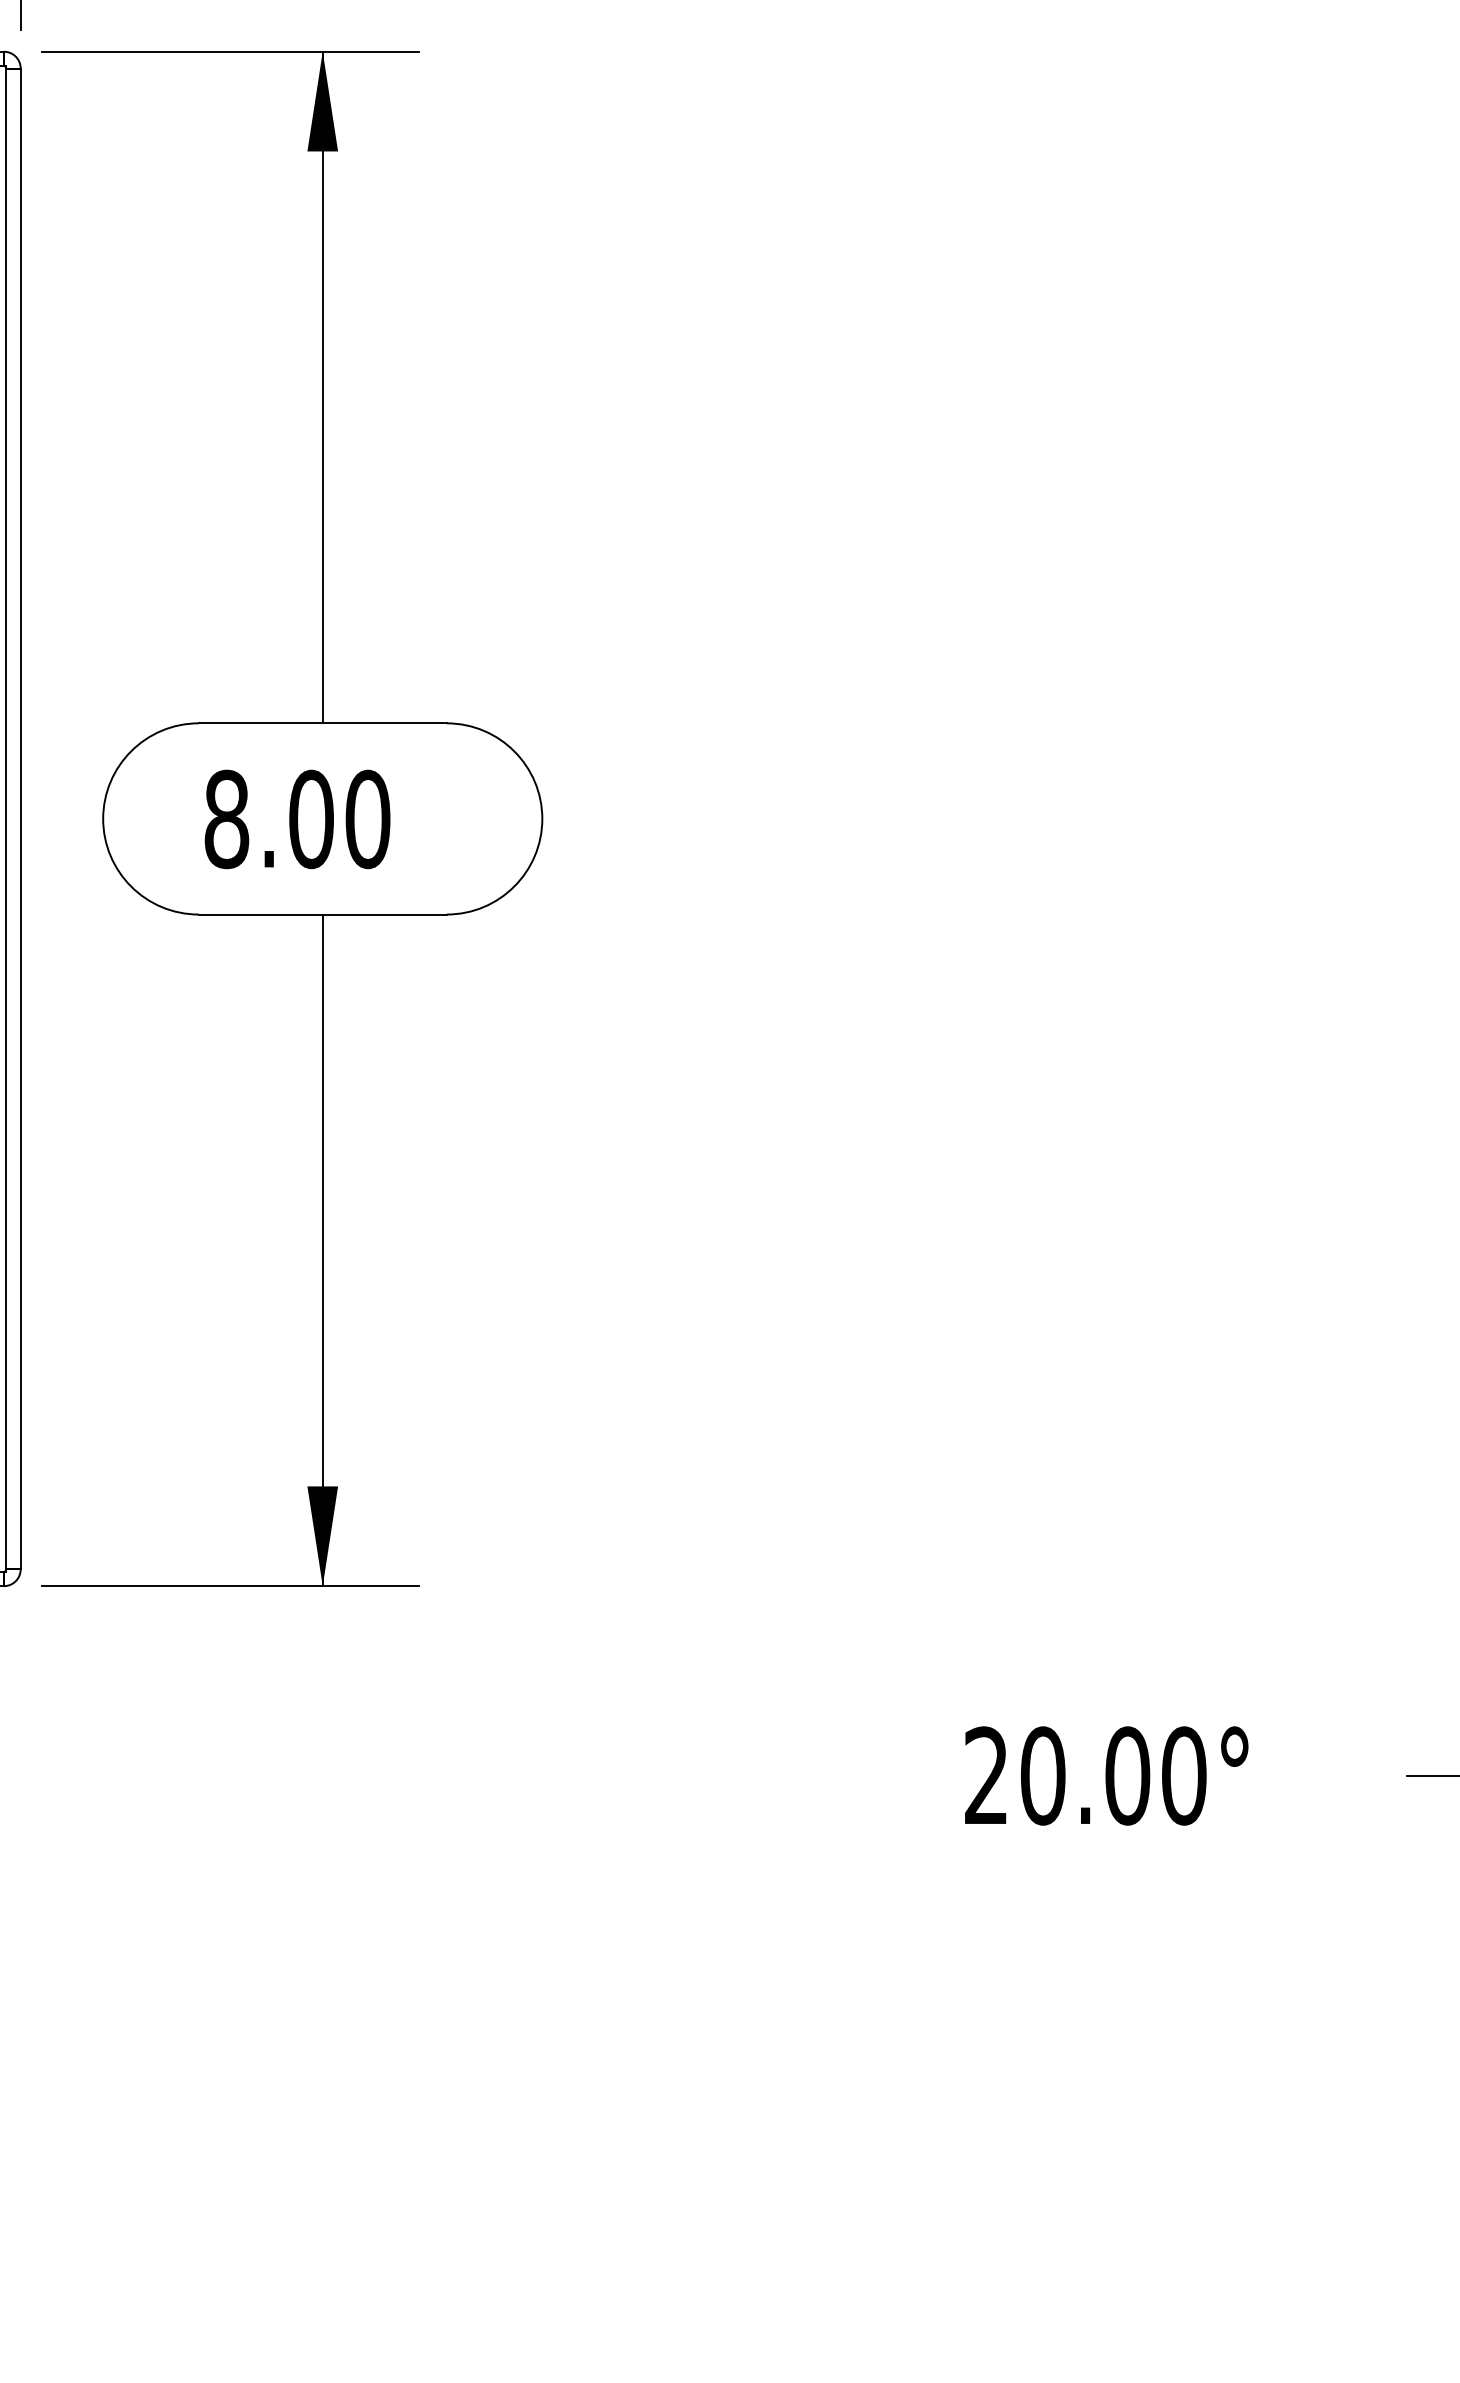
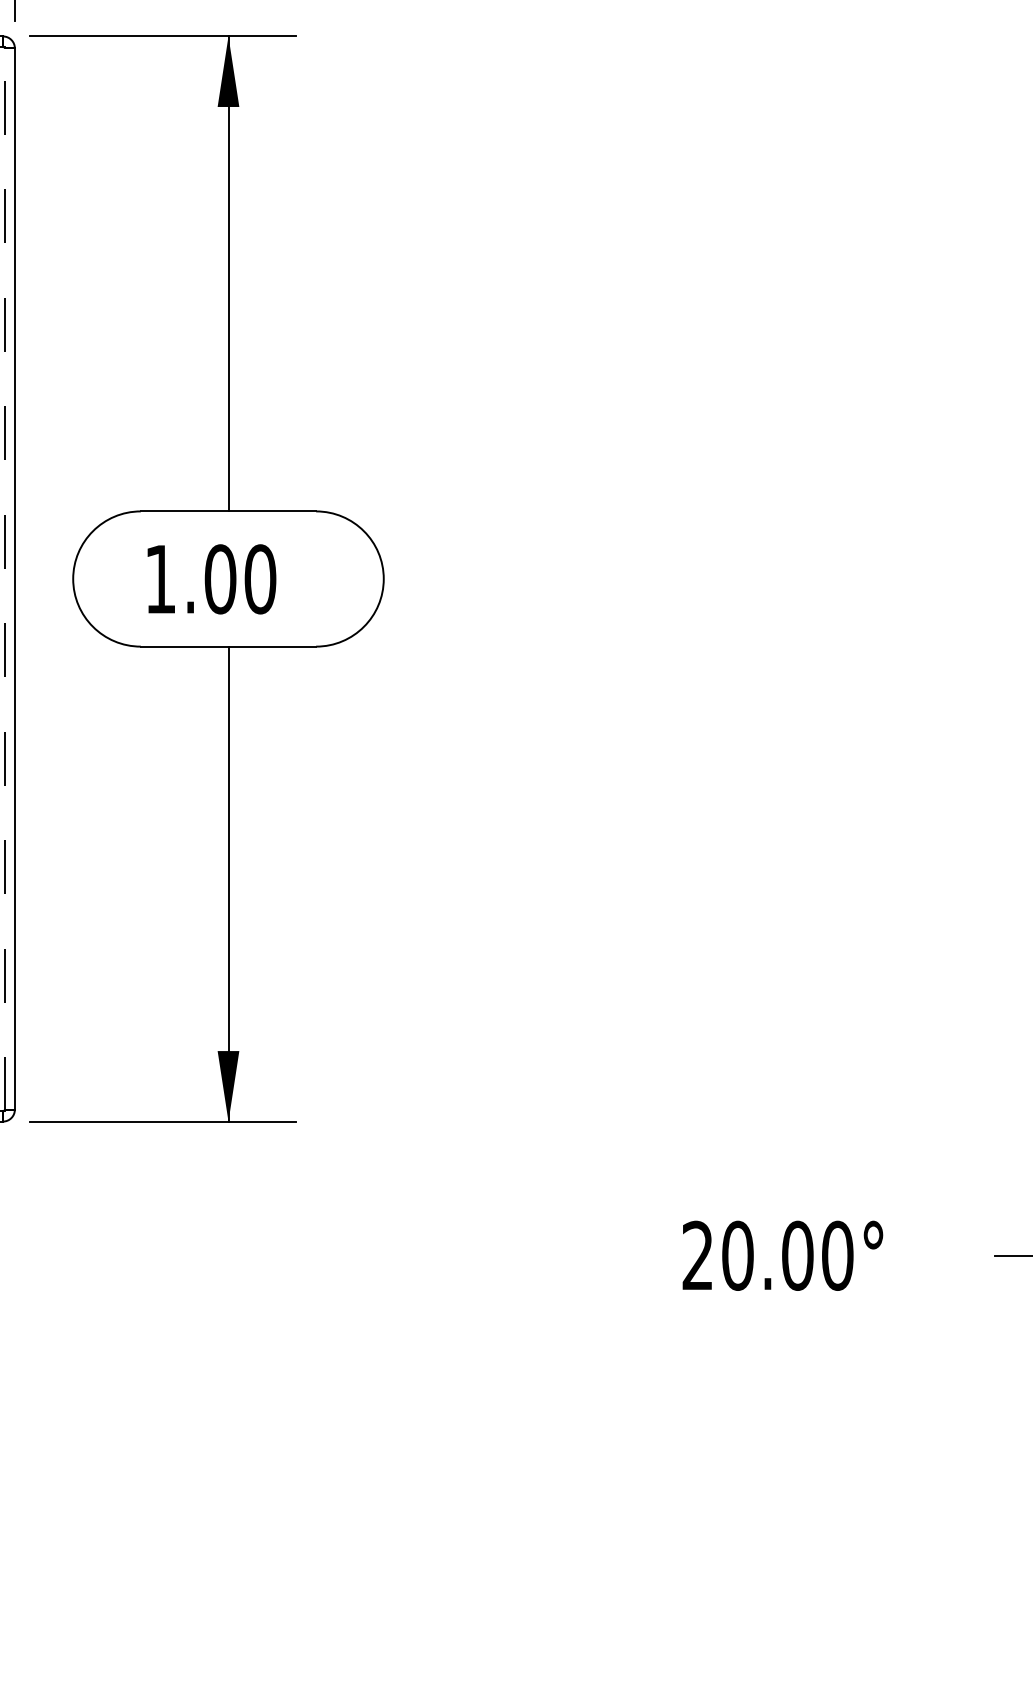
line: (6, 818) -> (4, 578), solid -> dashed
text: (226, 819) -> (160, 579), 8.00 -> 1.00

